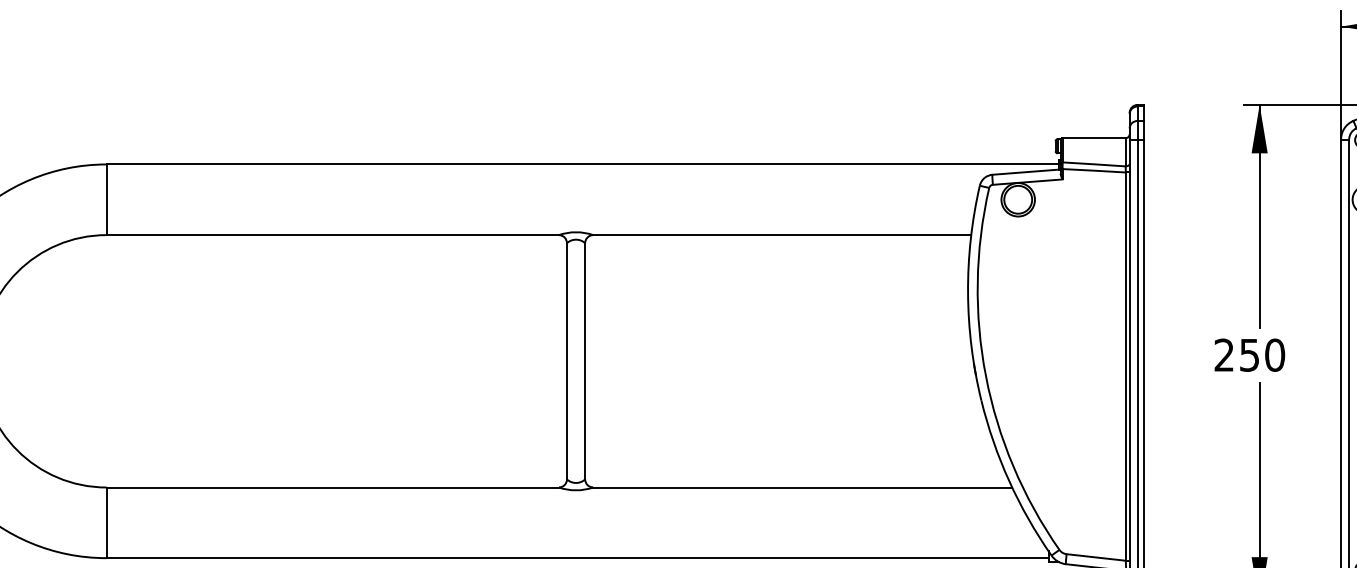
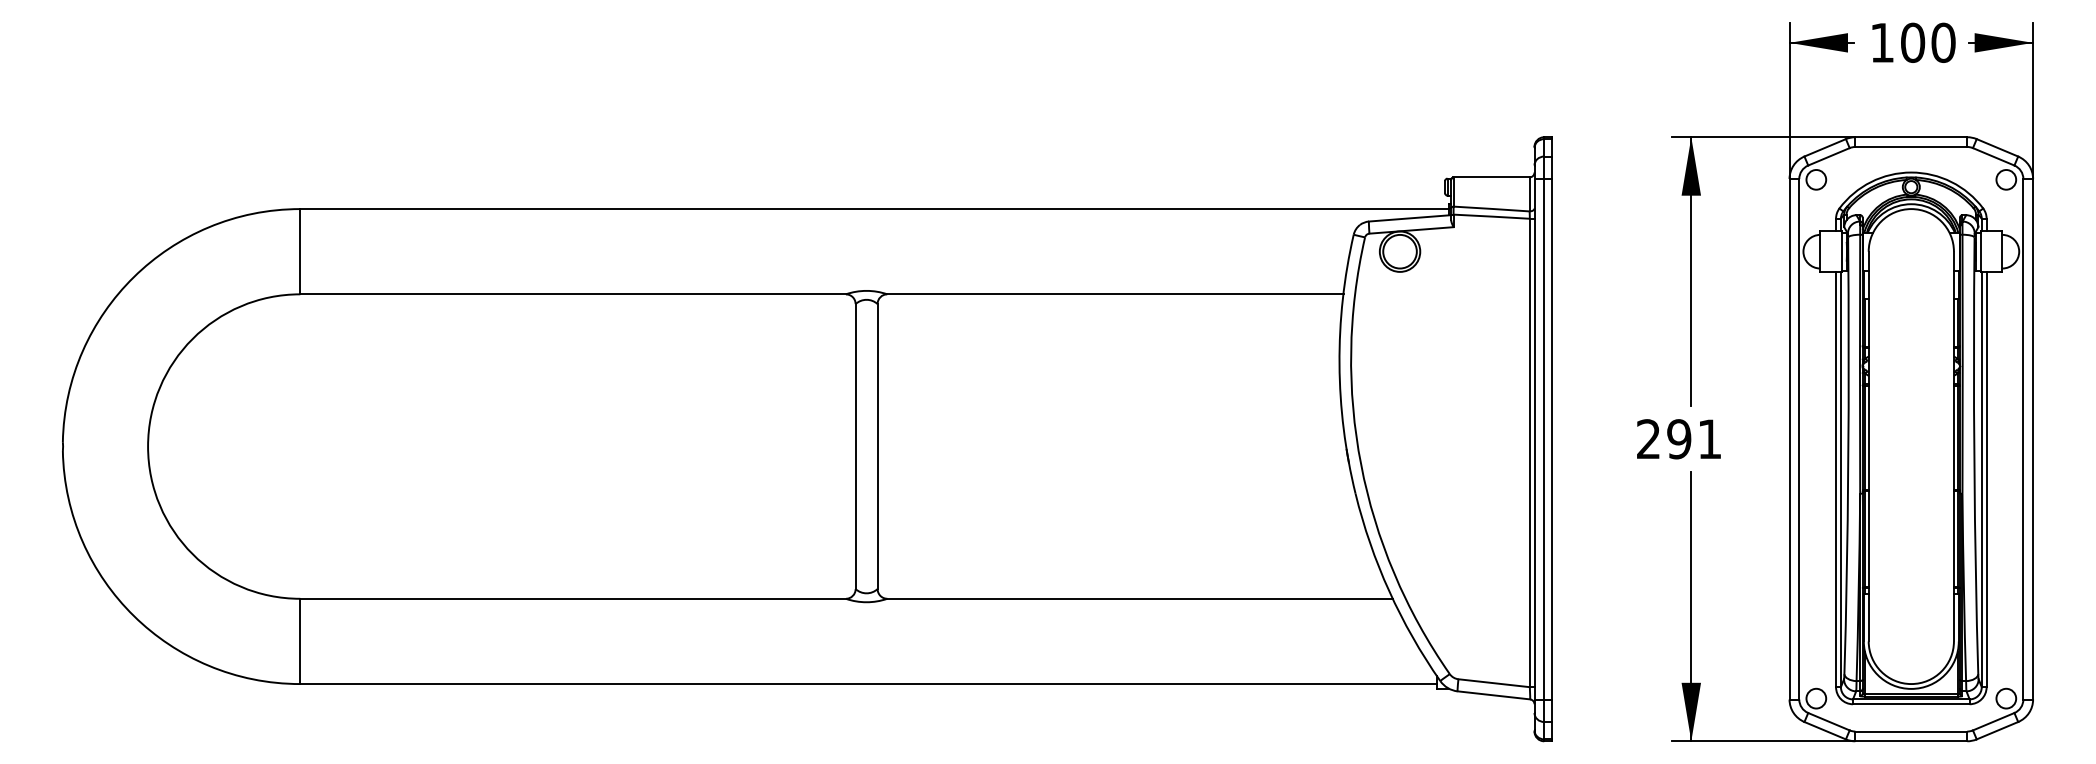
text: (1262, 355) -> (1694, 439), 250 -> 291

